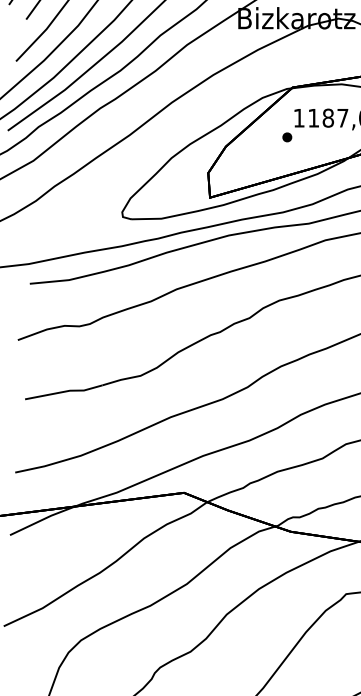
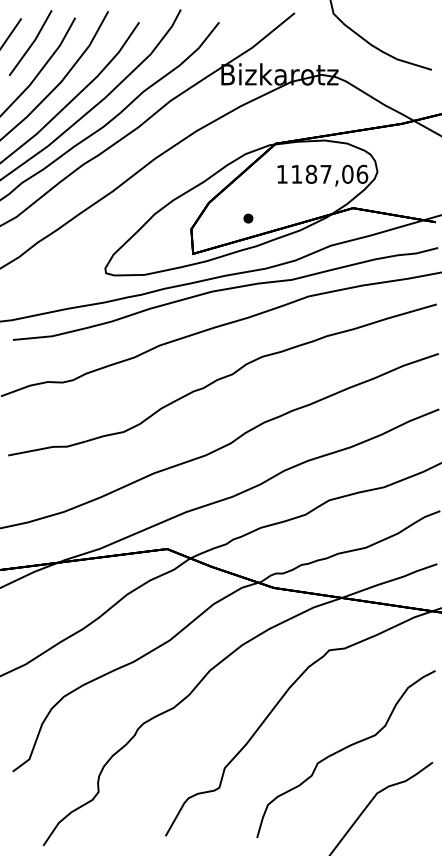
part: (287, 137) -> (248, 218), moved

